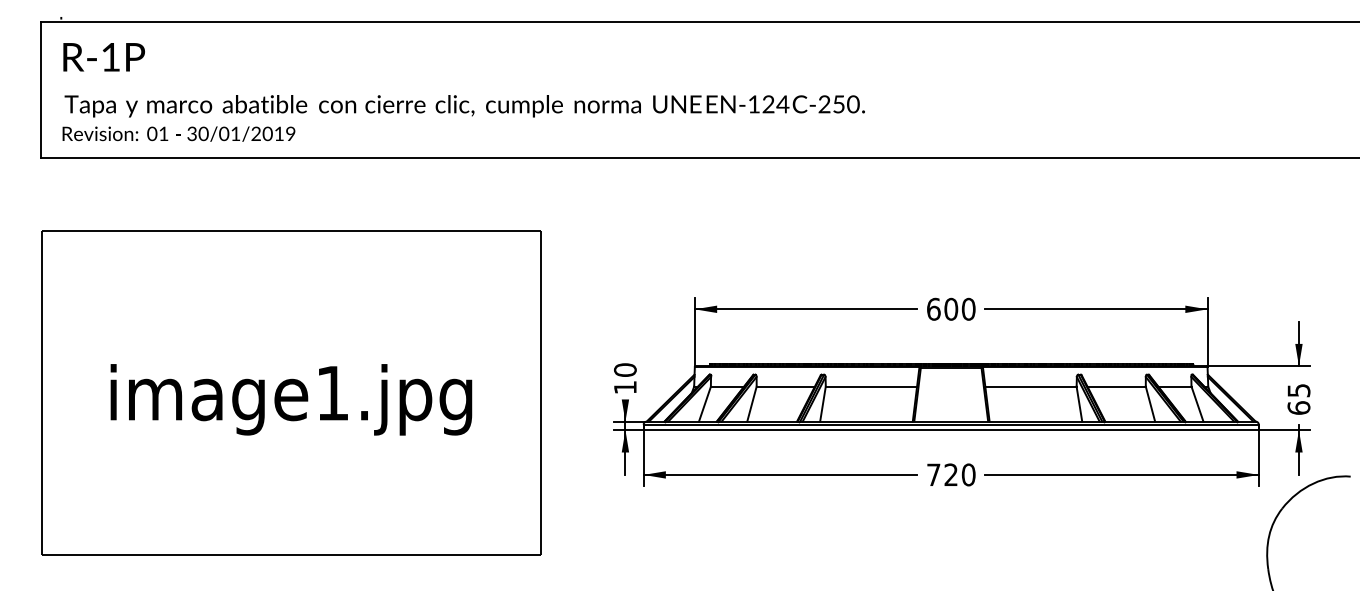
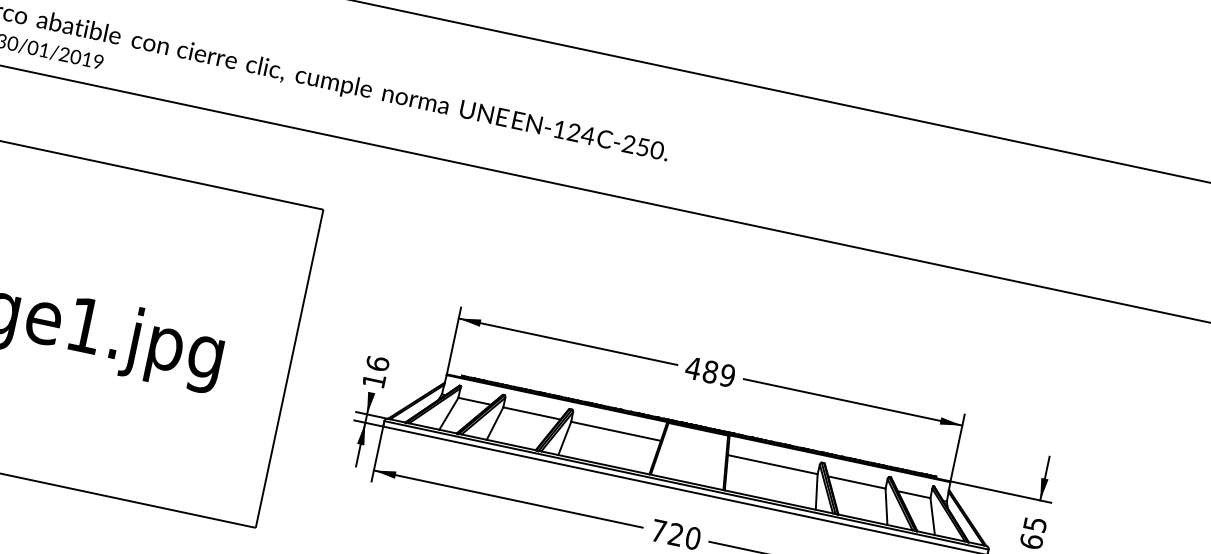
text: (950, 308) -> (710, 371), 600 -> 489
text: (624, 369) -> (377, 362), 10 -> 16

